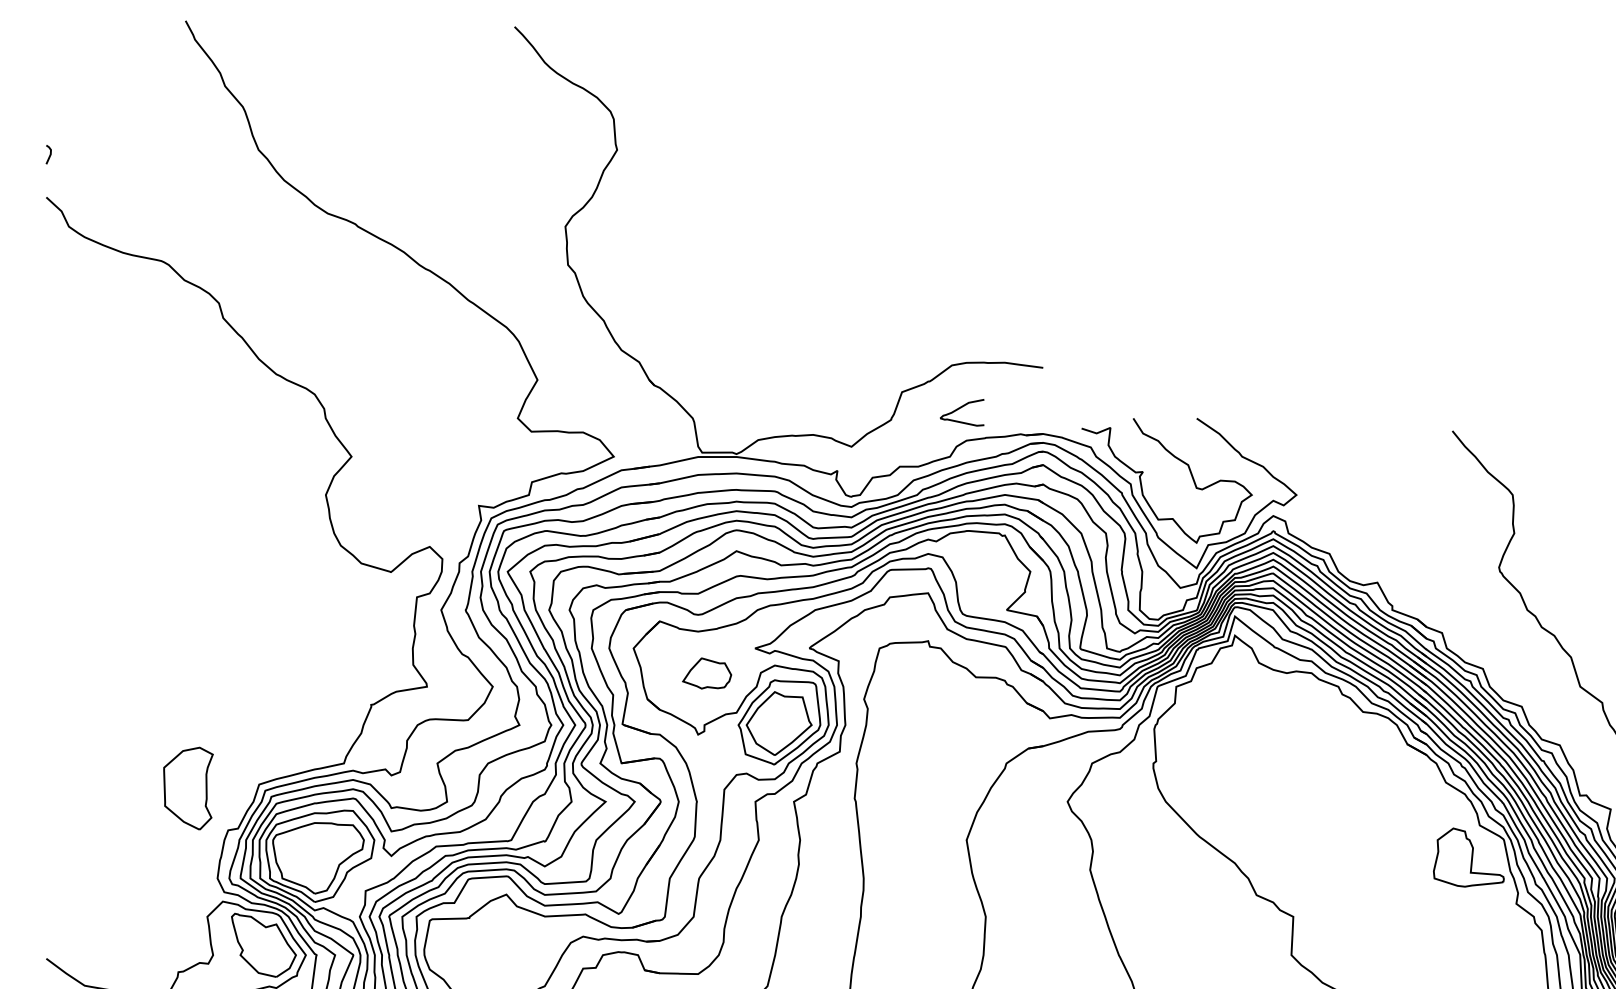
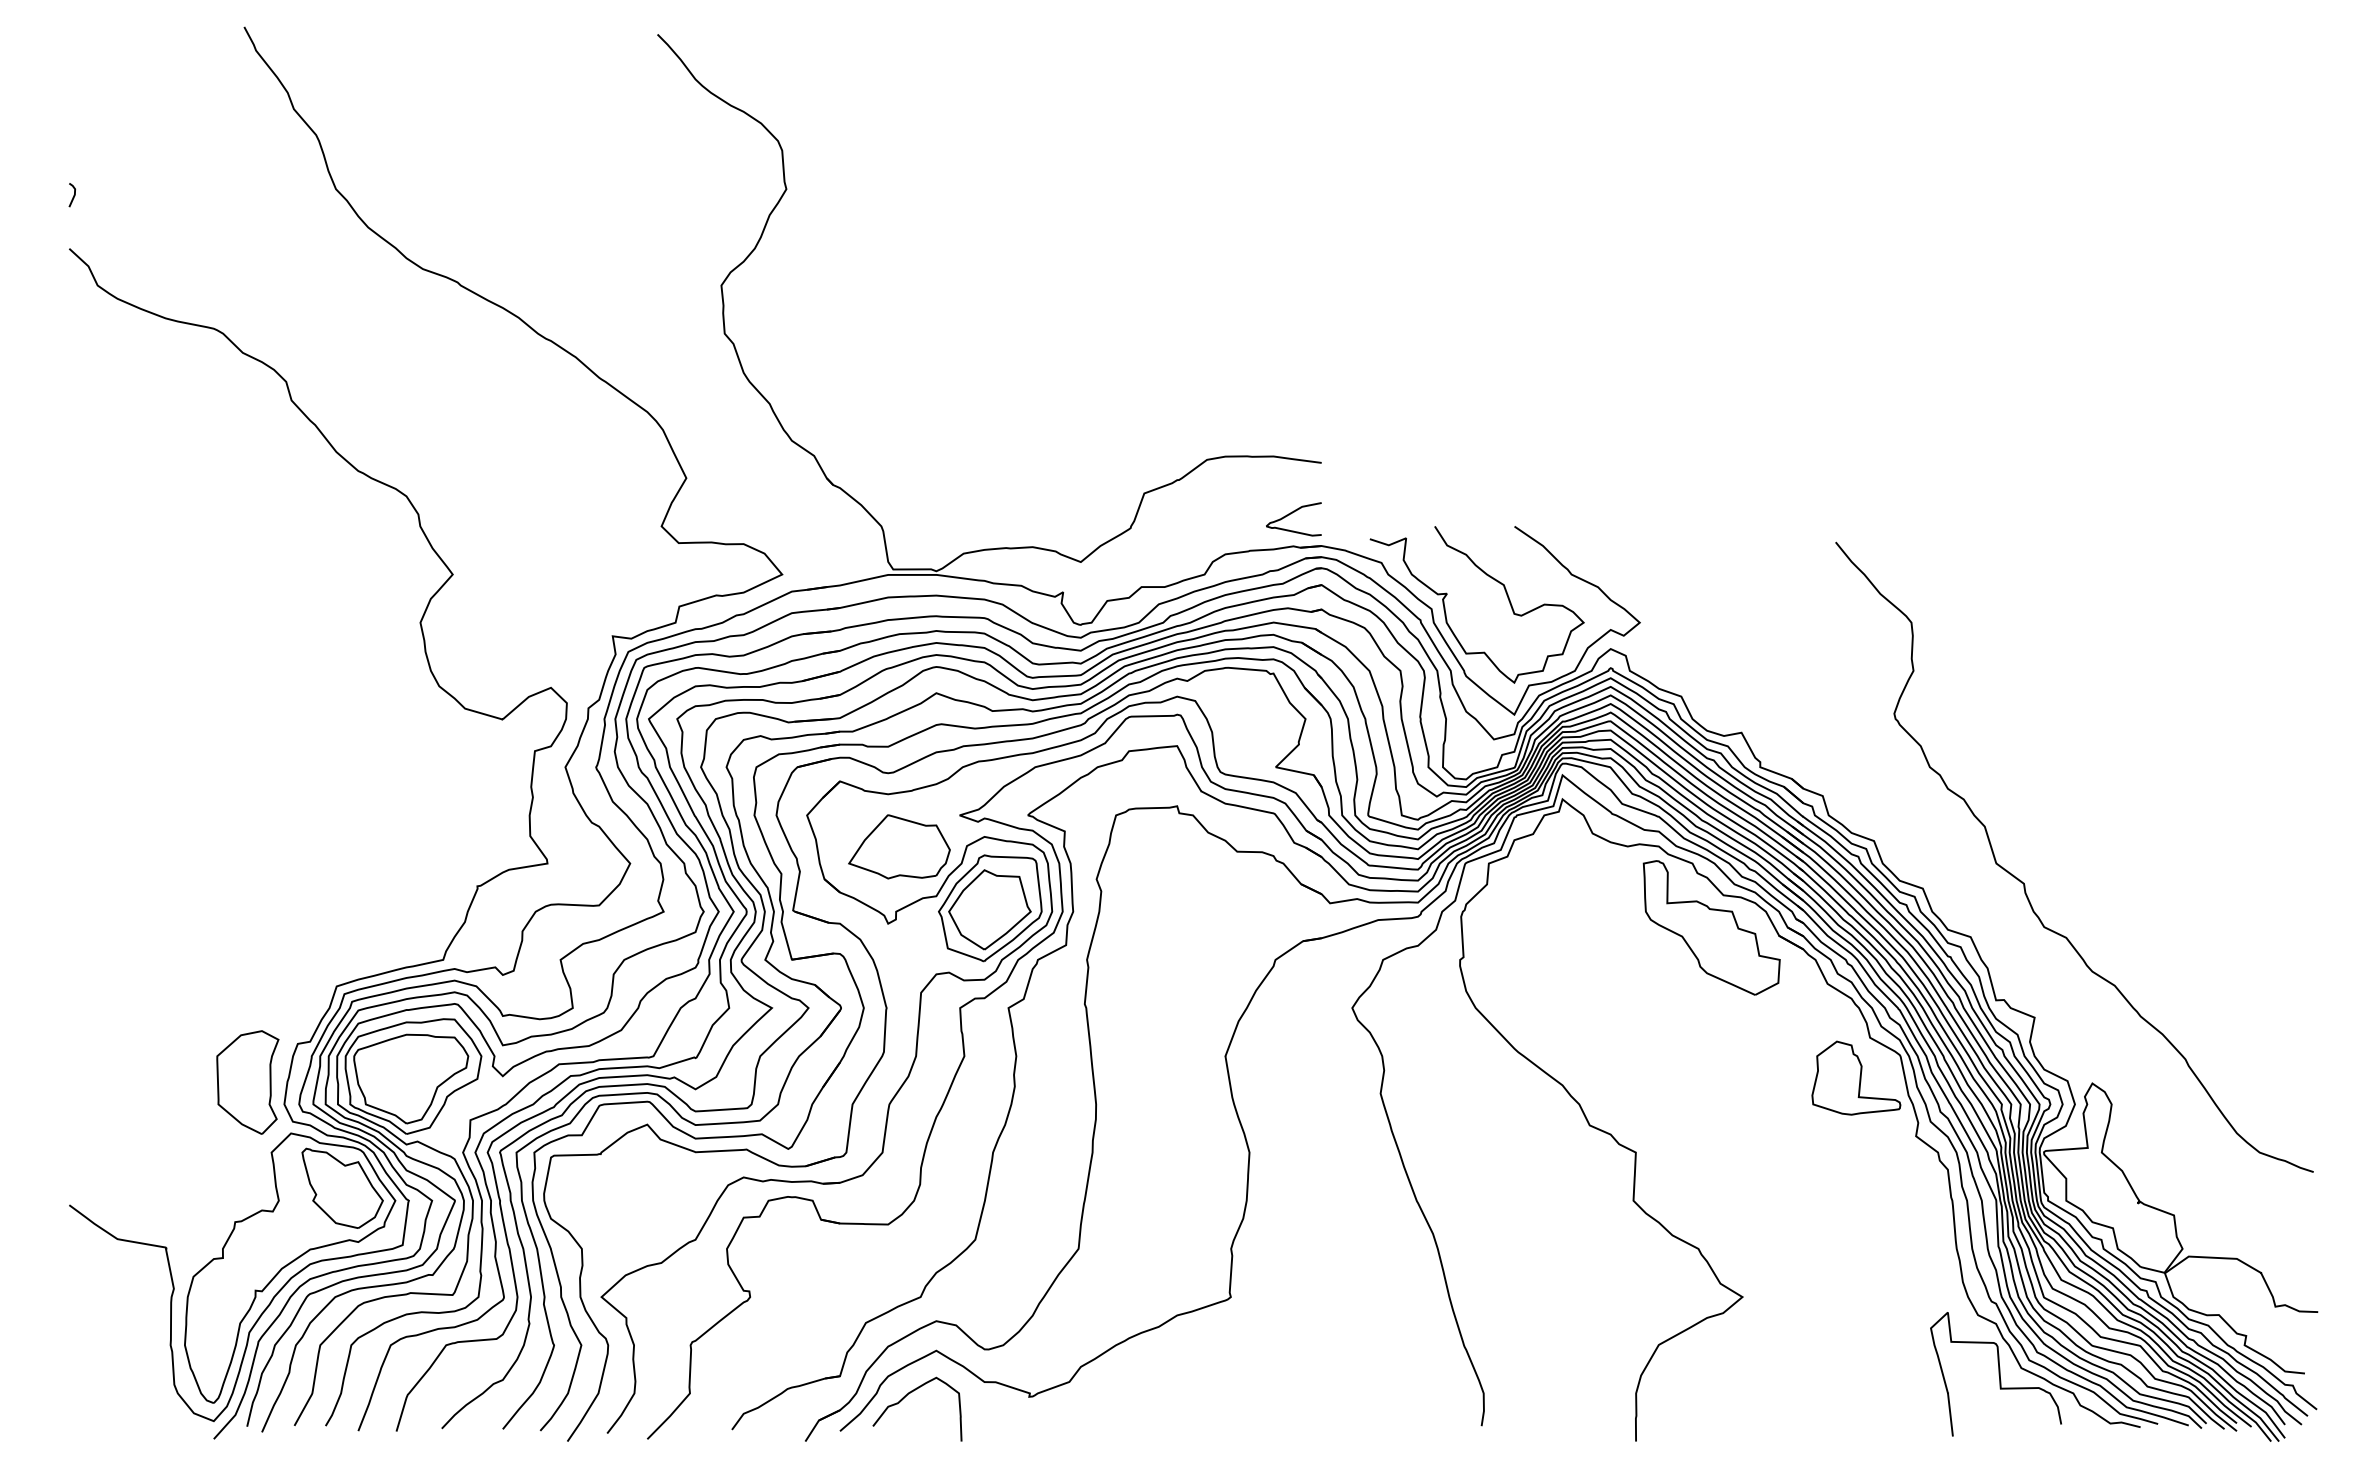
curve: (960, 408) -> (1291, 514), moved
part: (707, 673) -> (899, 846), size x1.67
part: (1353, 737) -> (1711, 927), added
part: (188, 788) -> (247, 1082), moved

